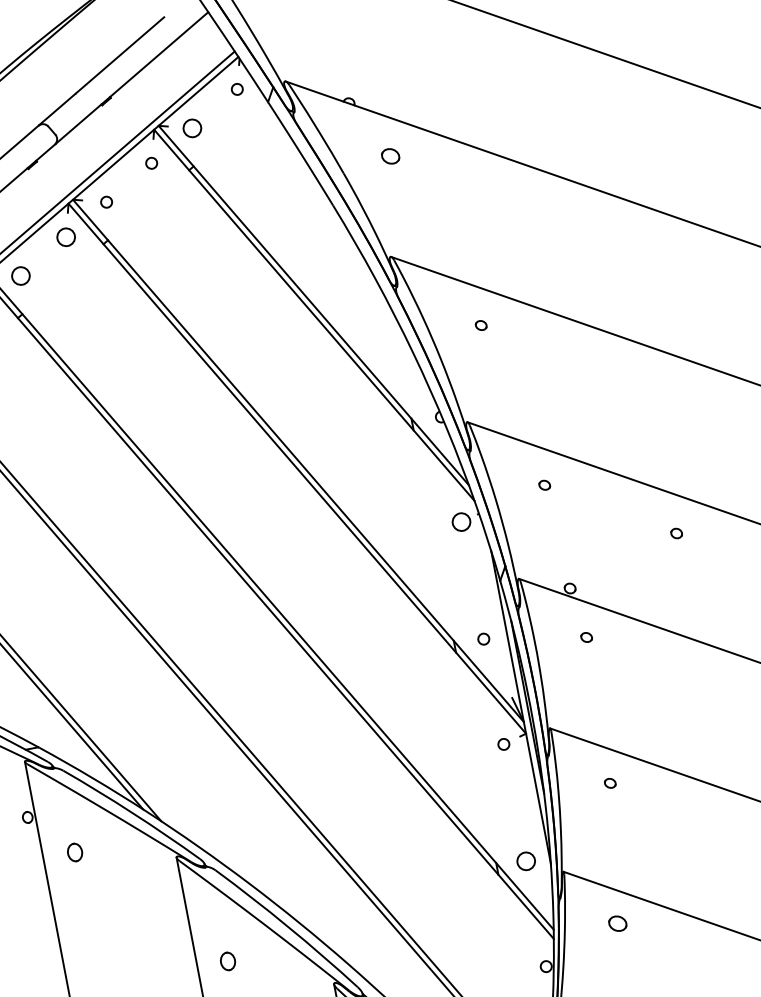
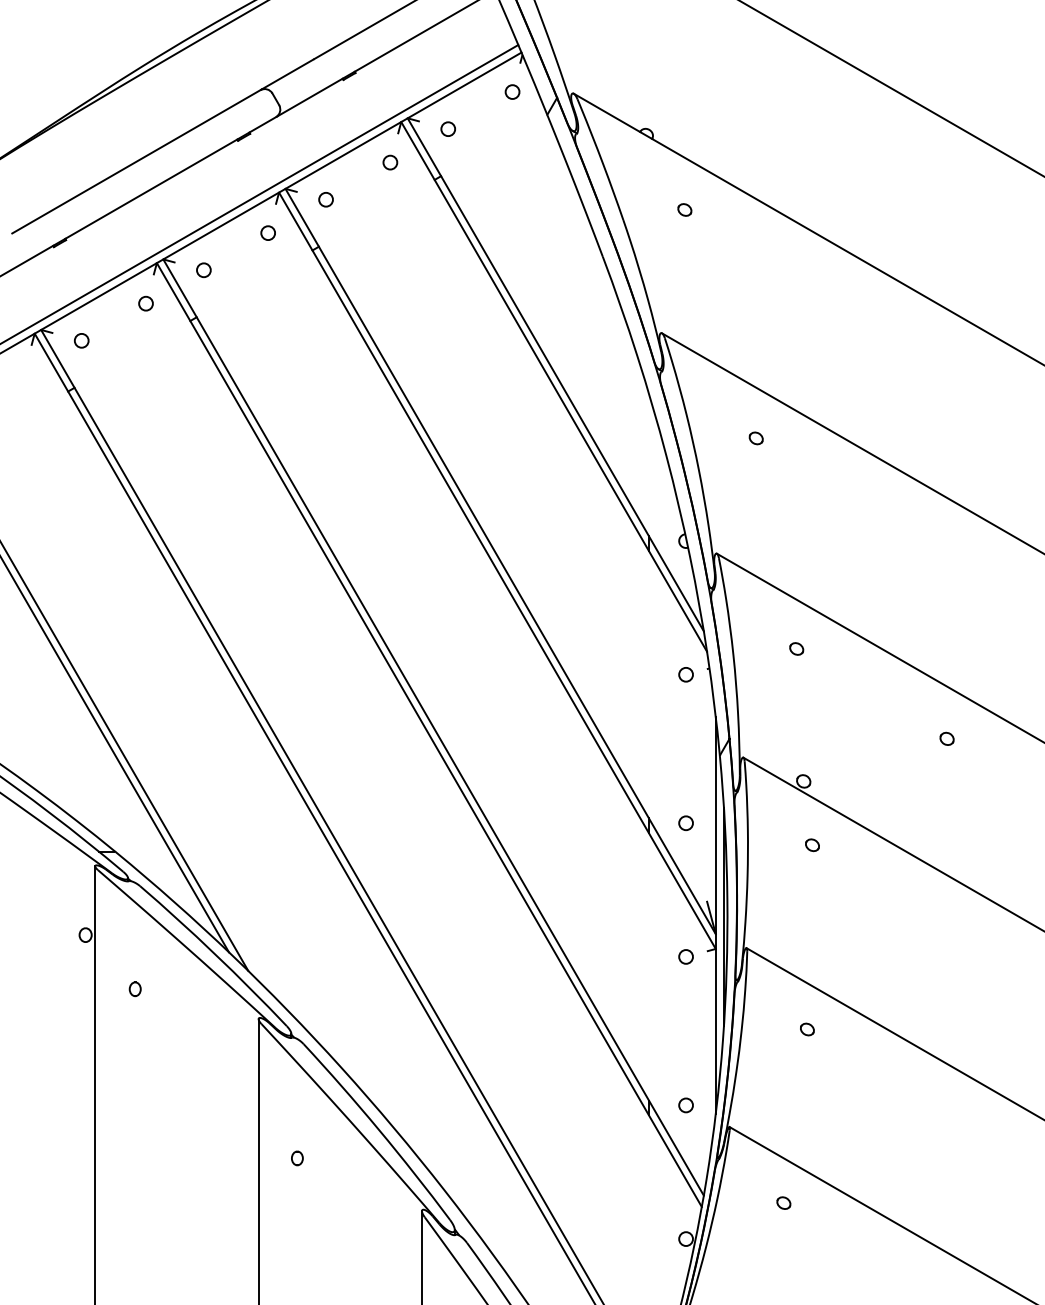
circle: (191, 127) -> (447, 128), size x0.62
part: (390, 156) -> (684, 209), size x0.62
circle: (65, 236) -> (267, 232), size x0.62
circle: (20, 276) -> (203, 270), size x0.62
circle: (460, 522) -> (685, 674), size x0.62
part: (74, 852) -> (134, 989), size x0.62
circle: (525, 861) -> (685, 1105), size x0.62
part: (617, 923) -> (783, 1202), size x0.62
part: (228, 961) -> (297, 1158), size x0.62

